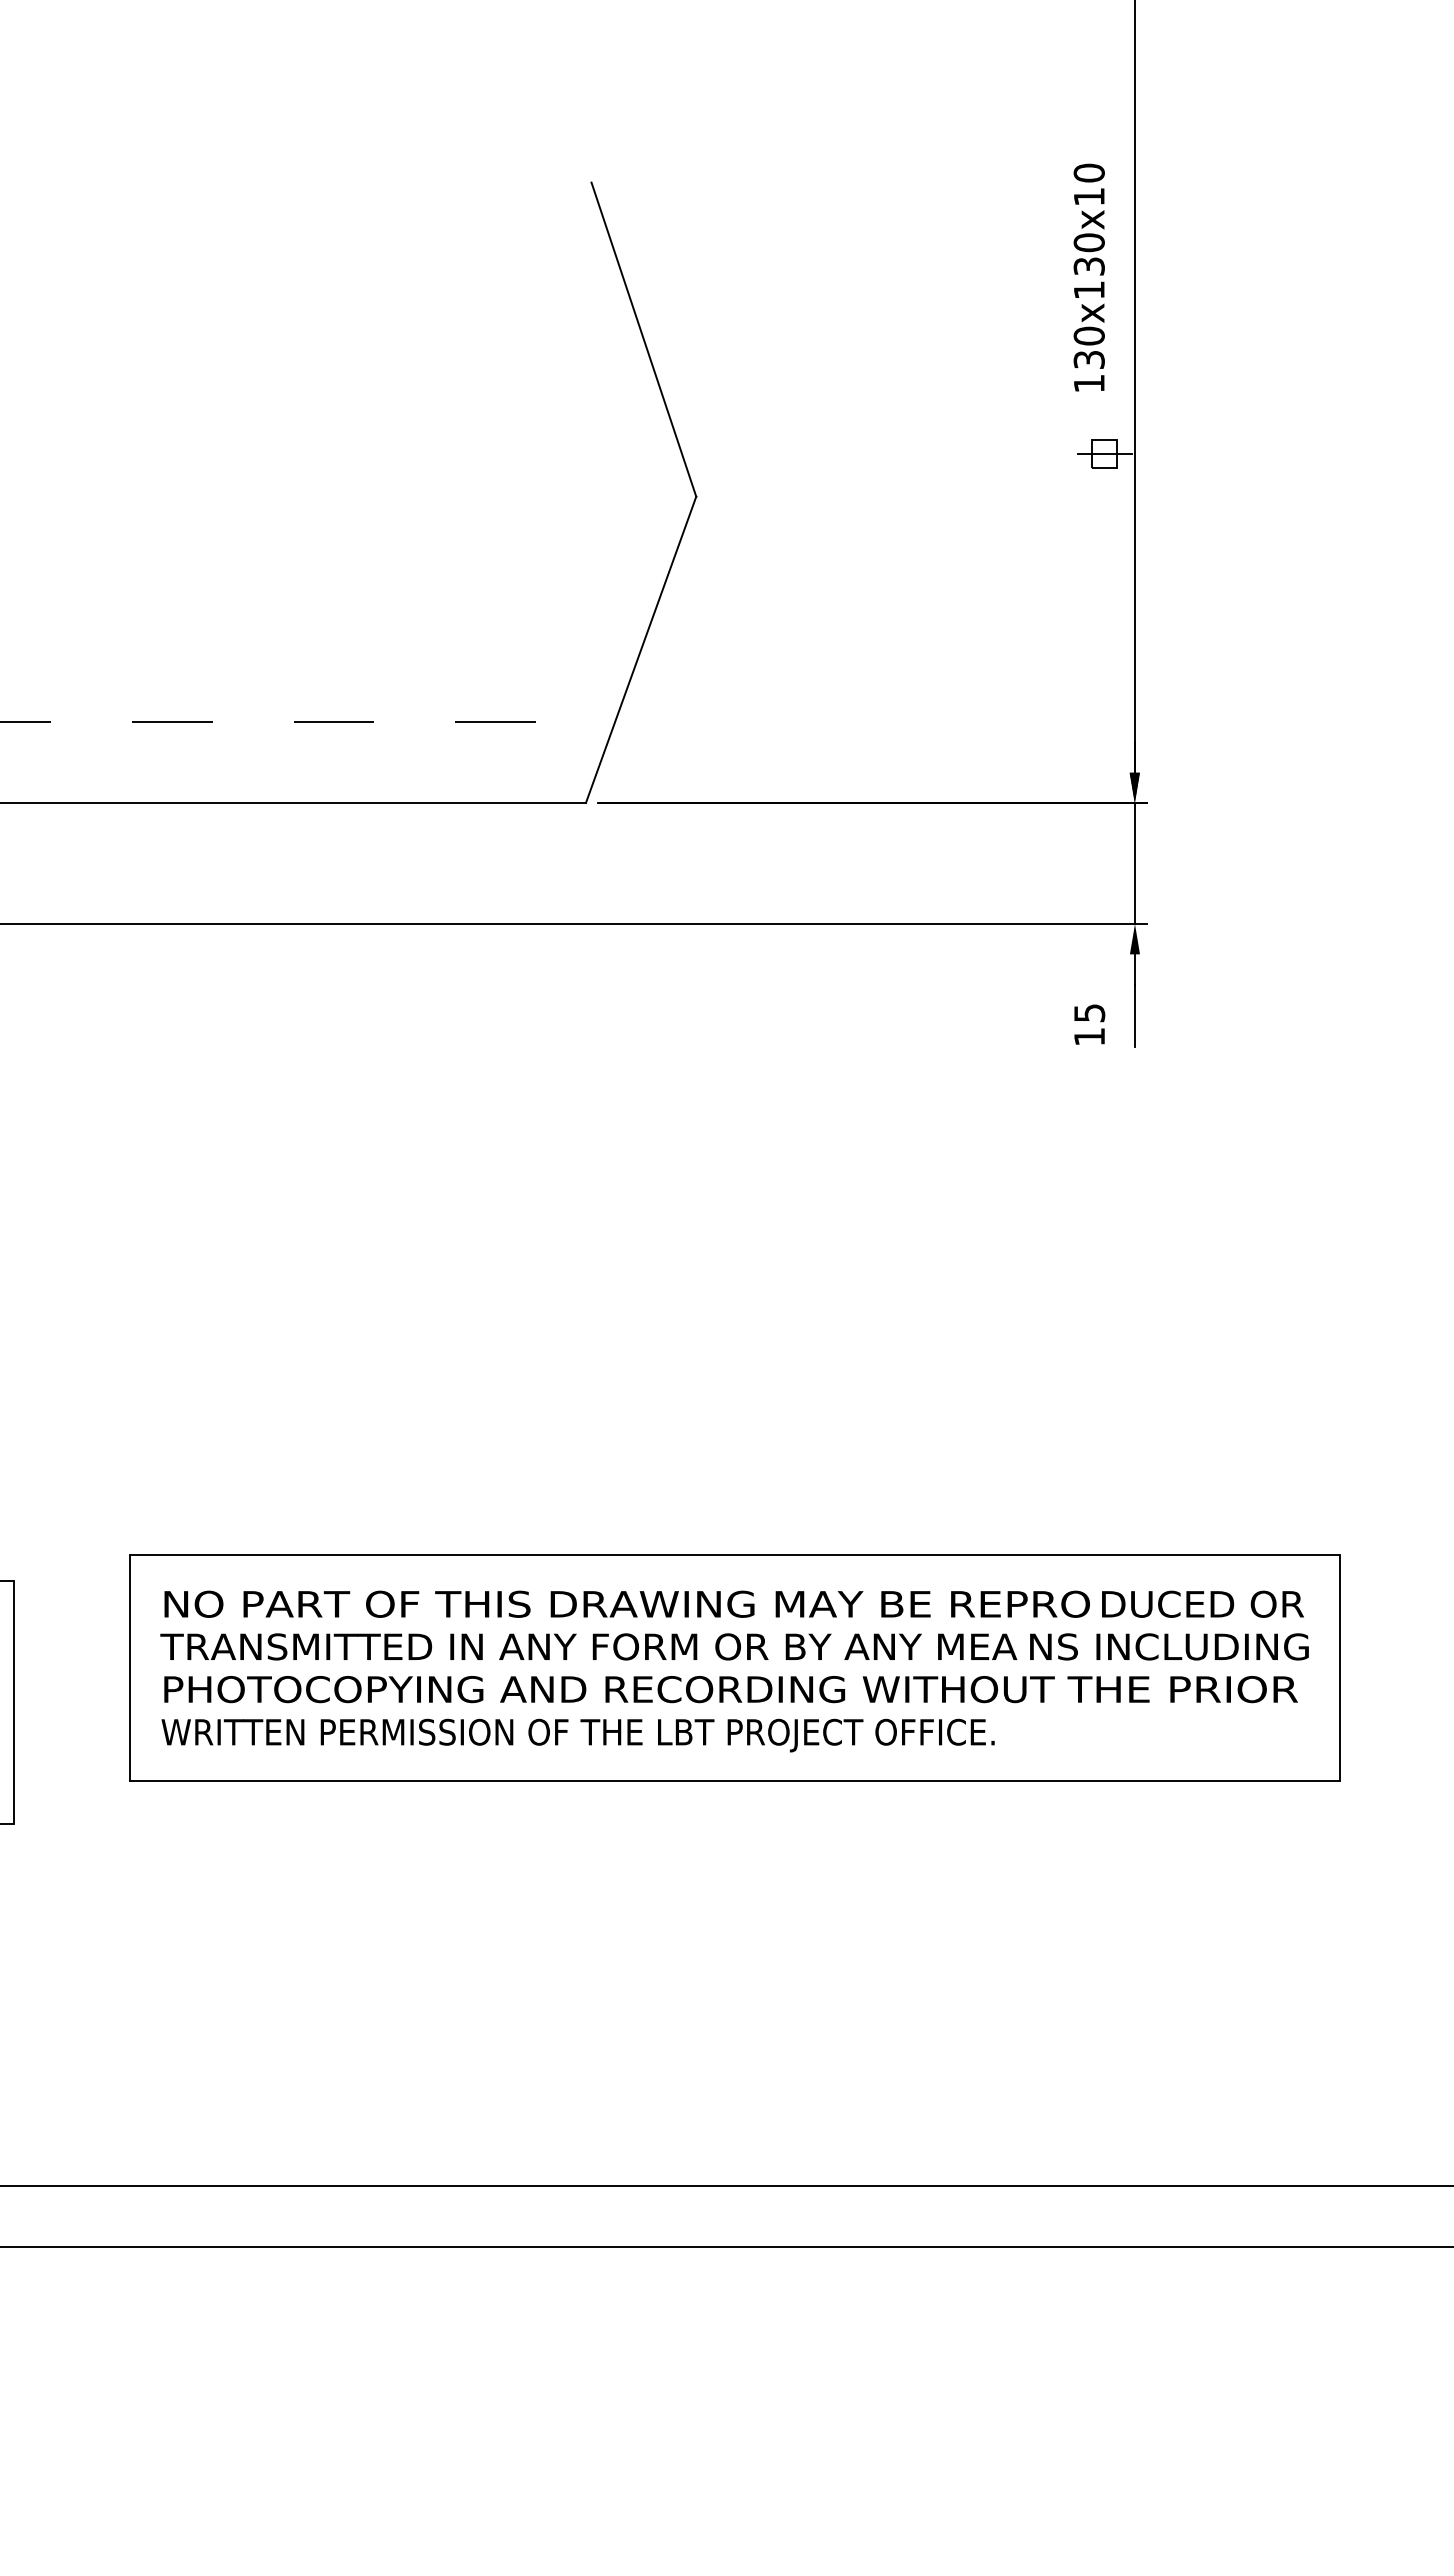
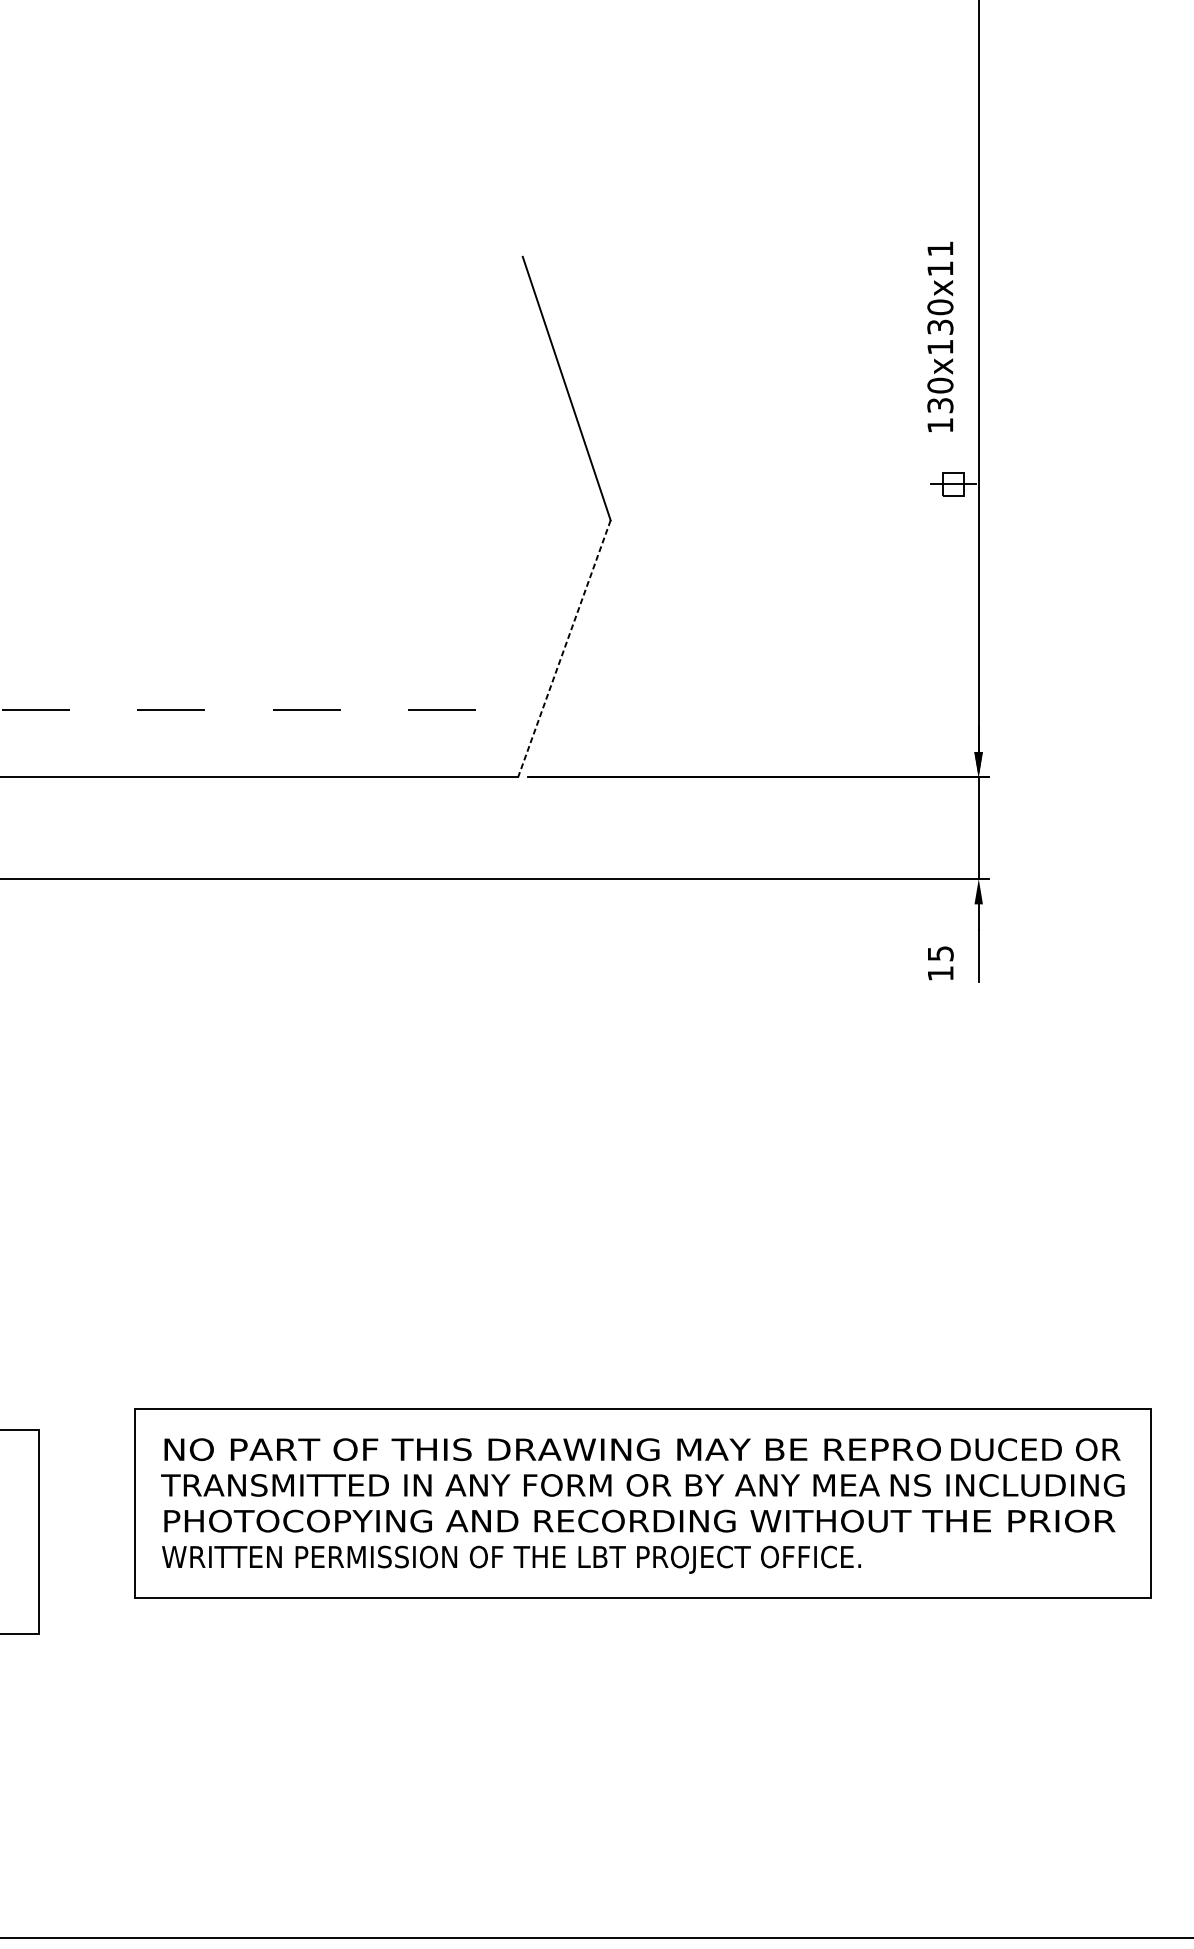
text: (1088, 172) -> (939, 248), 130x130x10 -> 130x130x11
line: (641, 649) -> (564, 648), solid -> dashed

